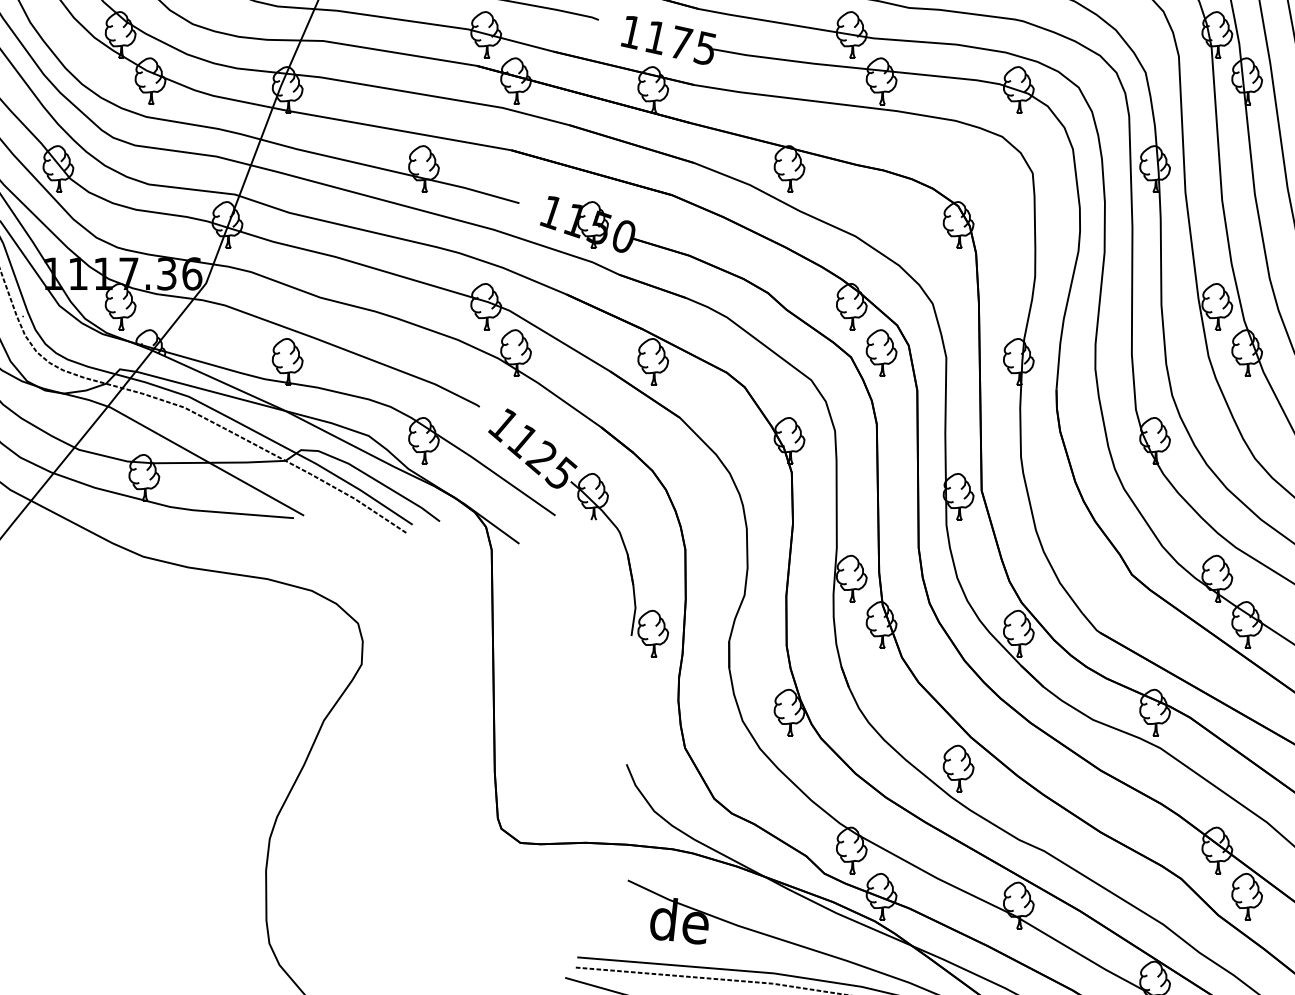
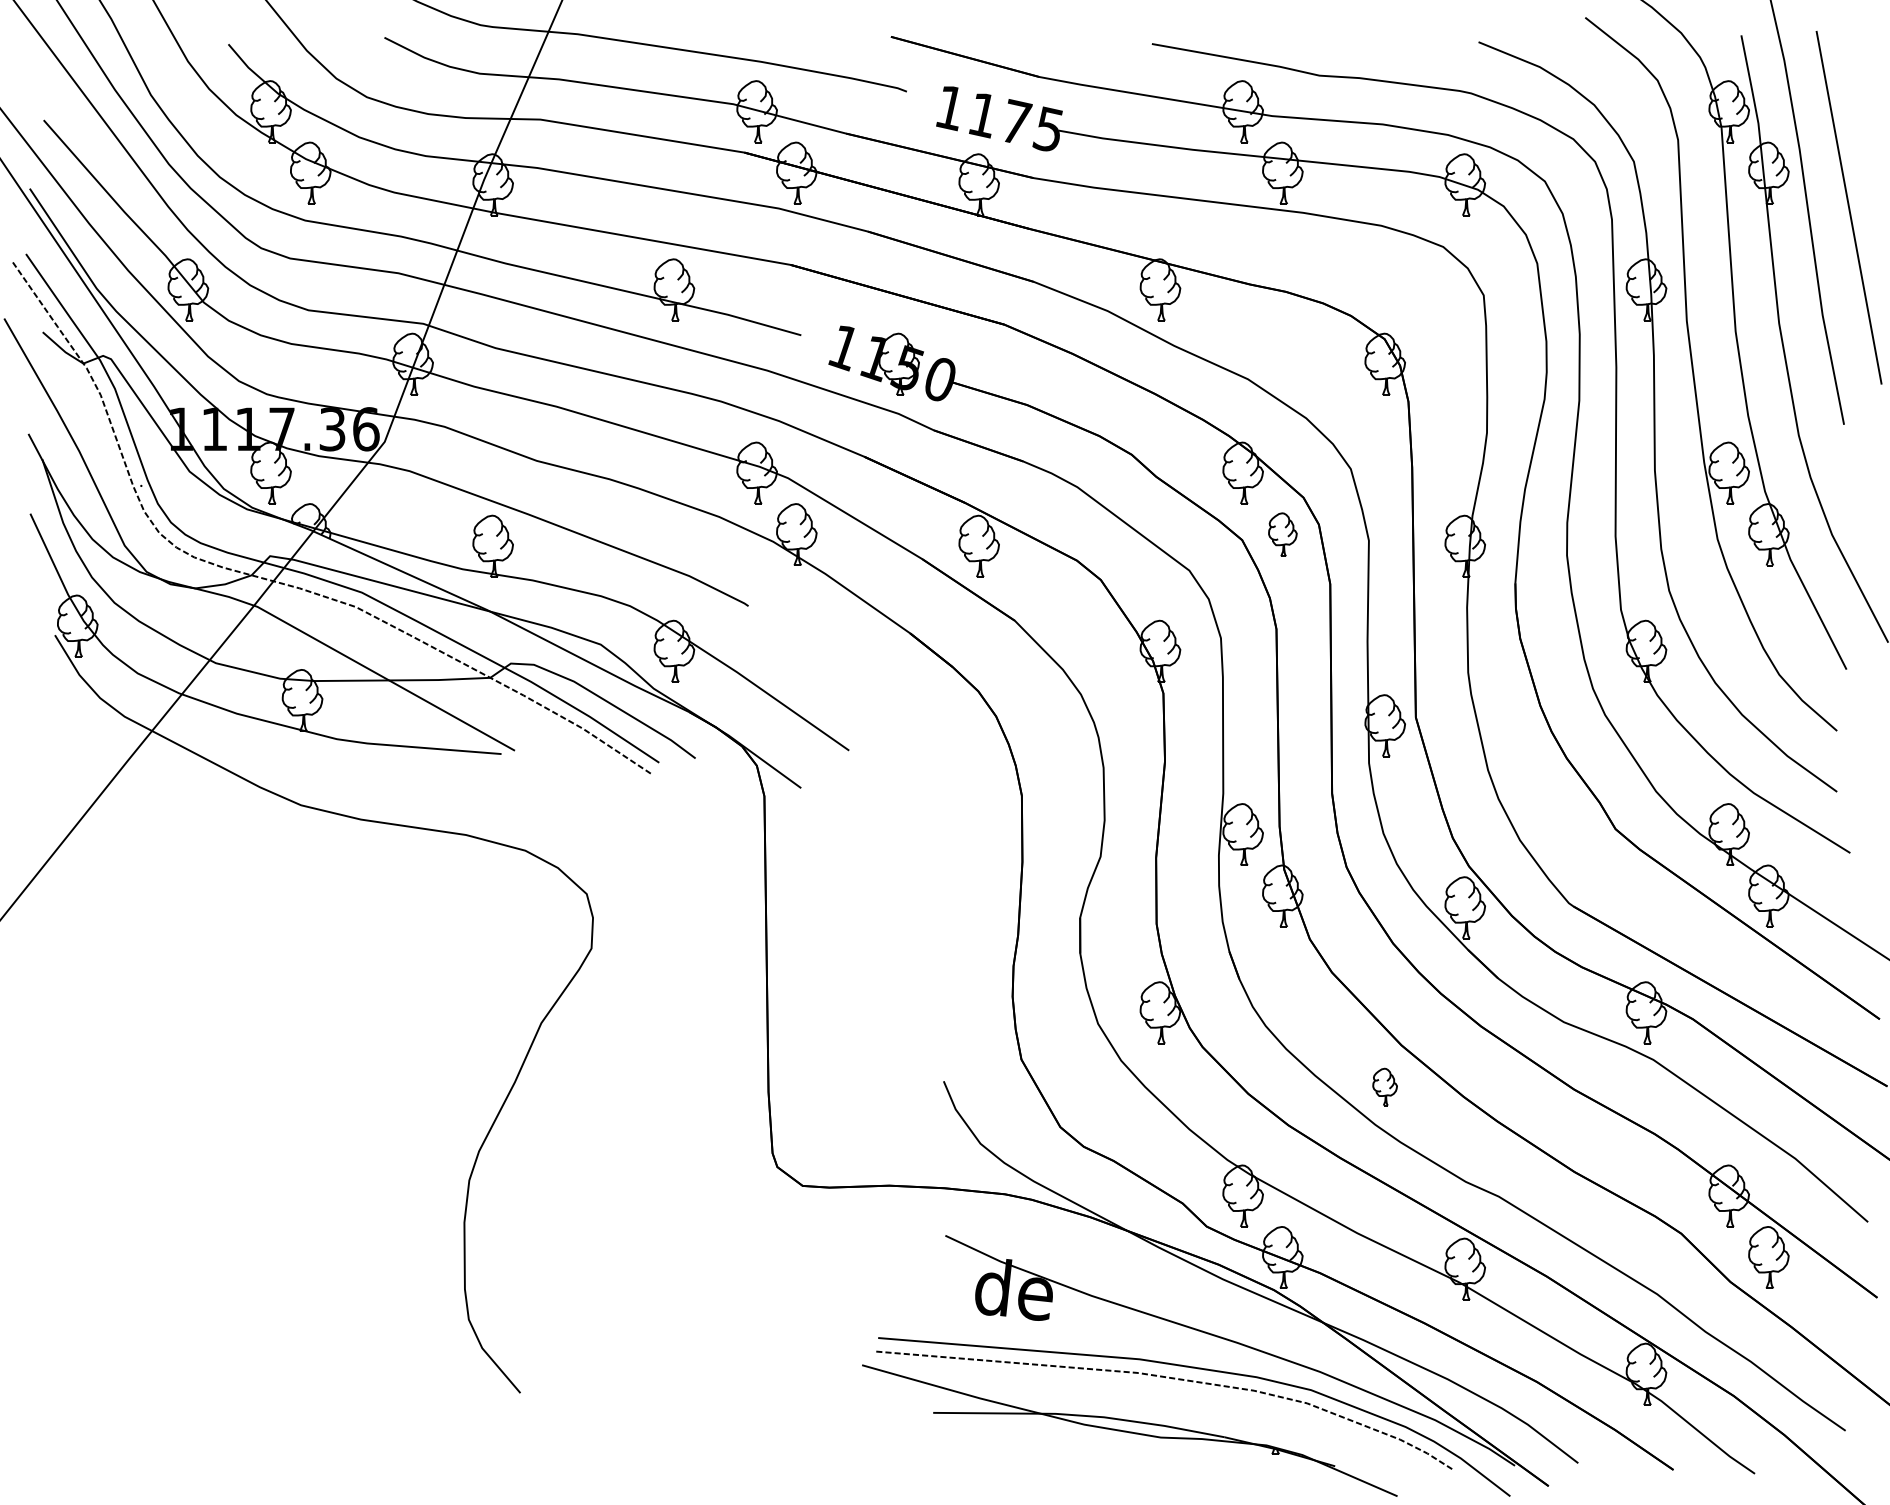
part: (881, 353) -> (1282, 534), size x0.7
part: (591, 520) -> (896, 756), removed
part: (958, 768) -> (1384, 1086), size x0.6

